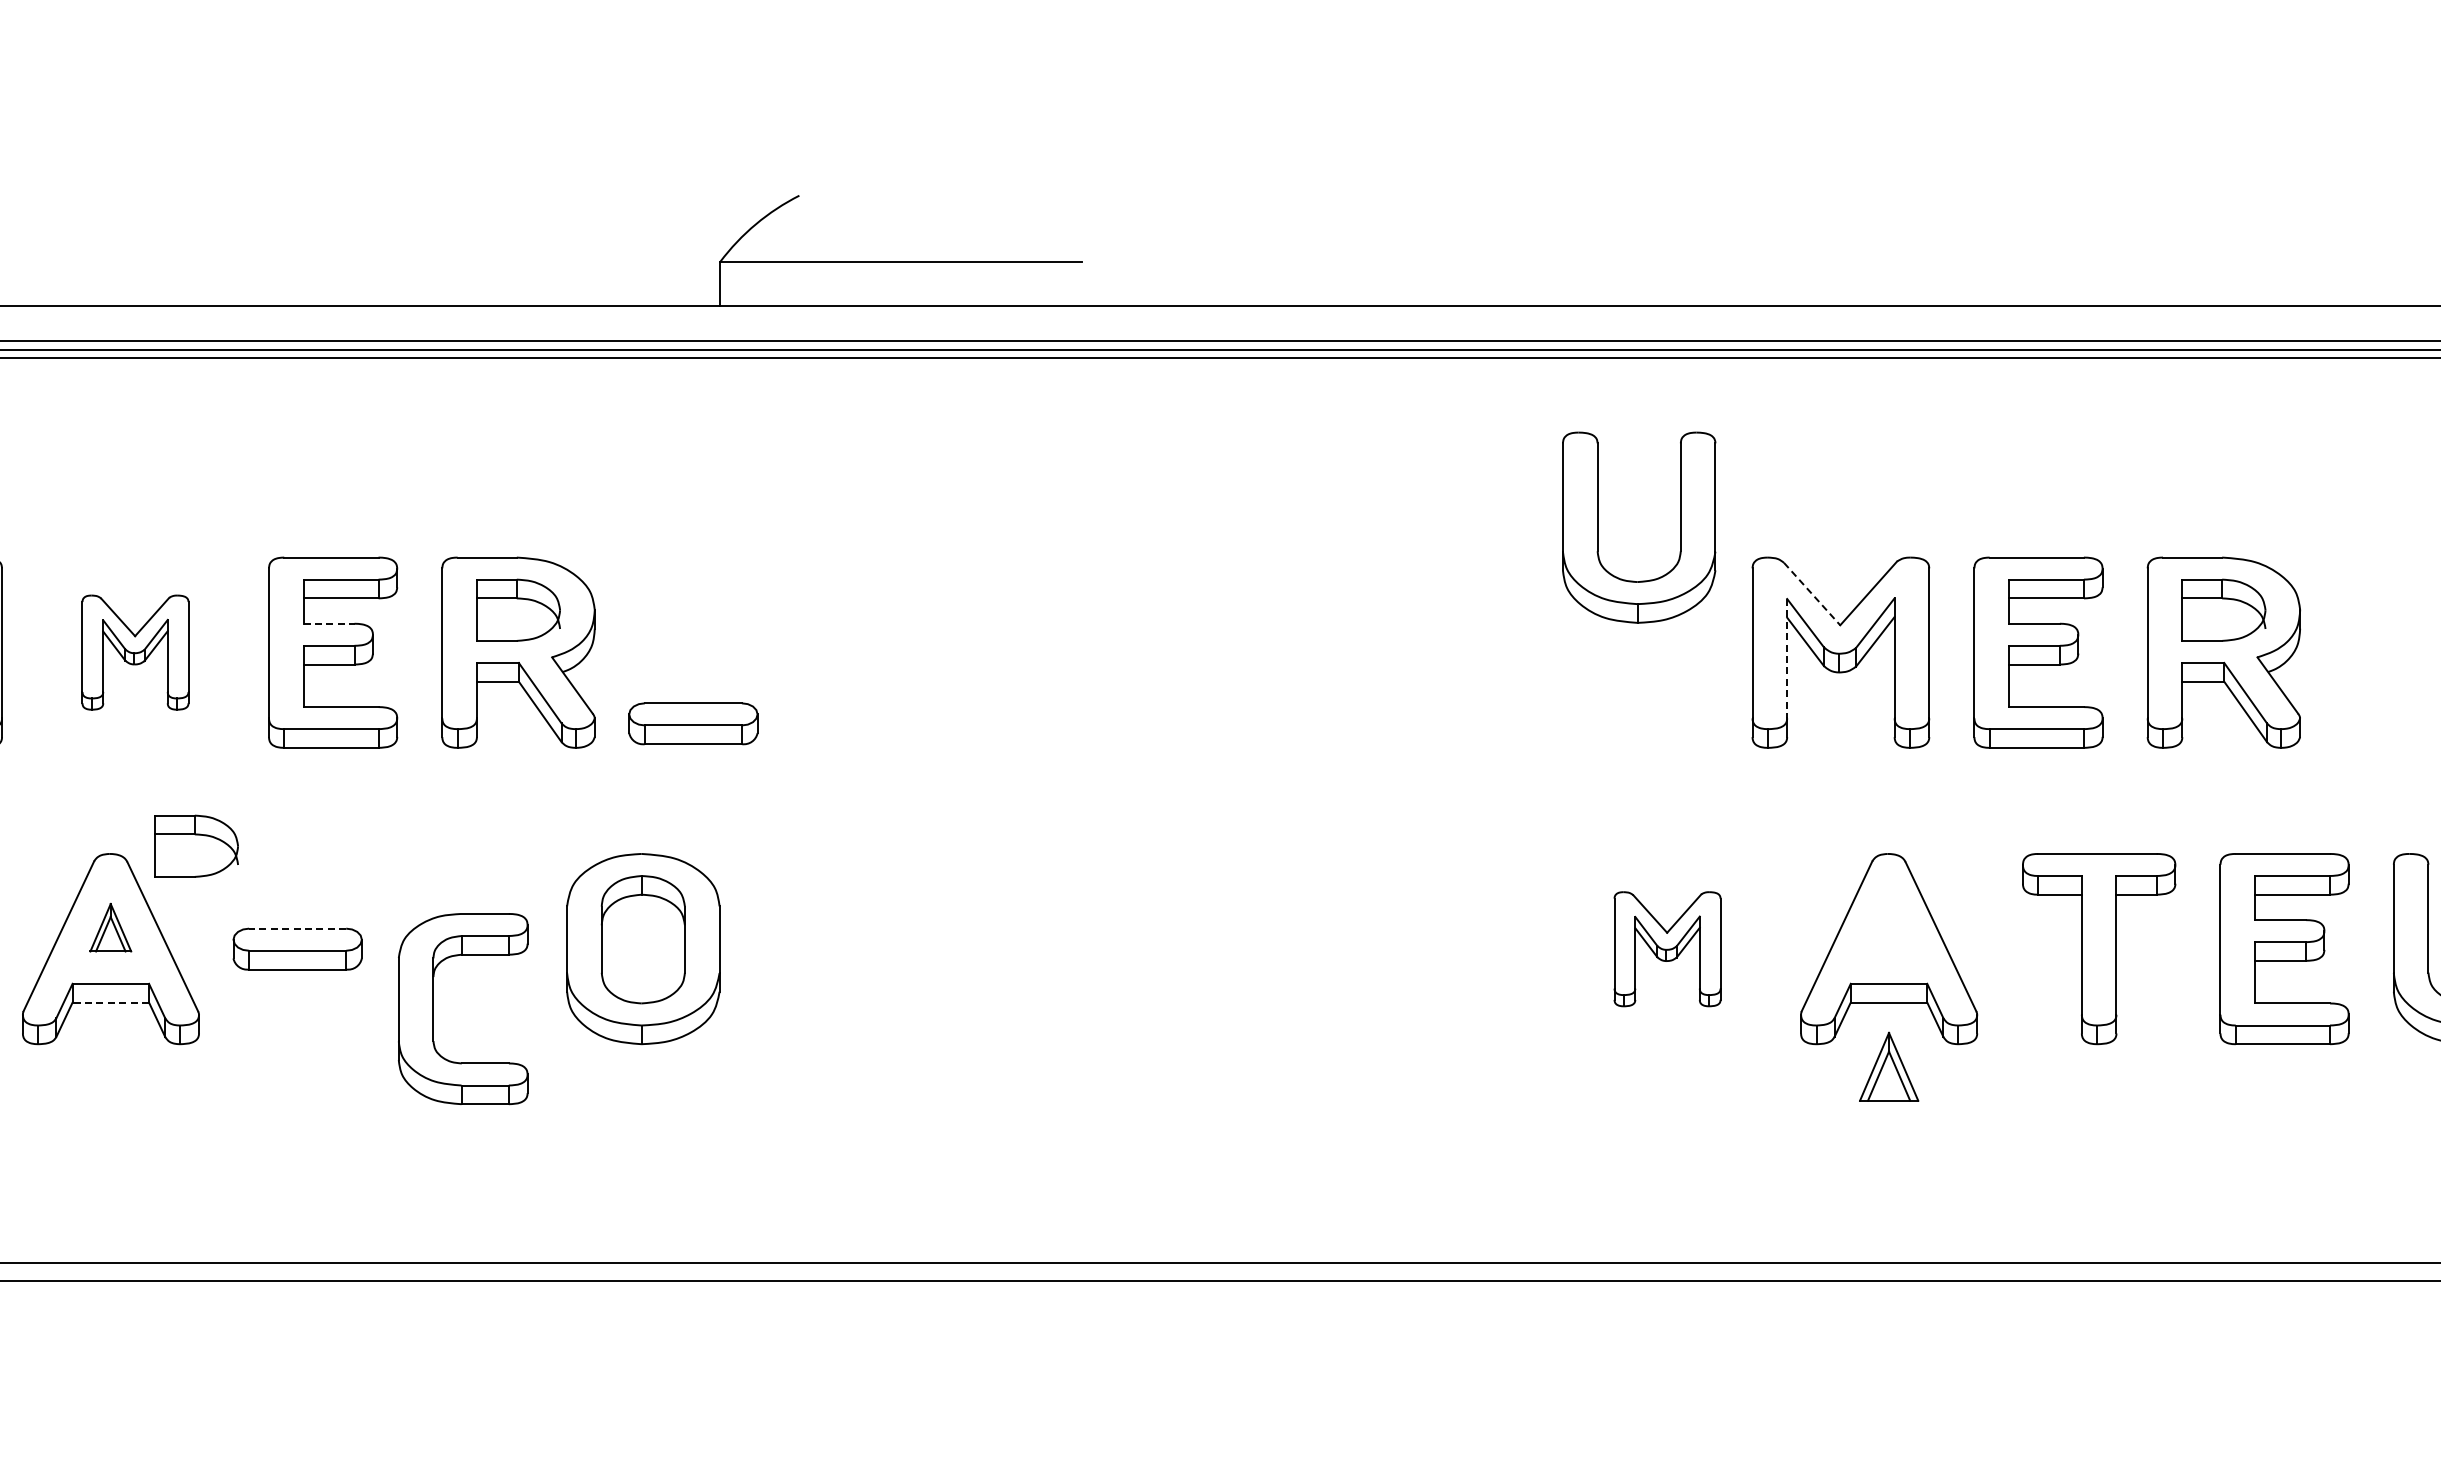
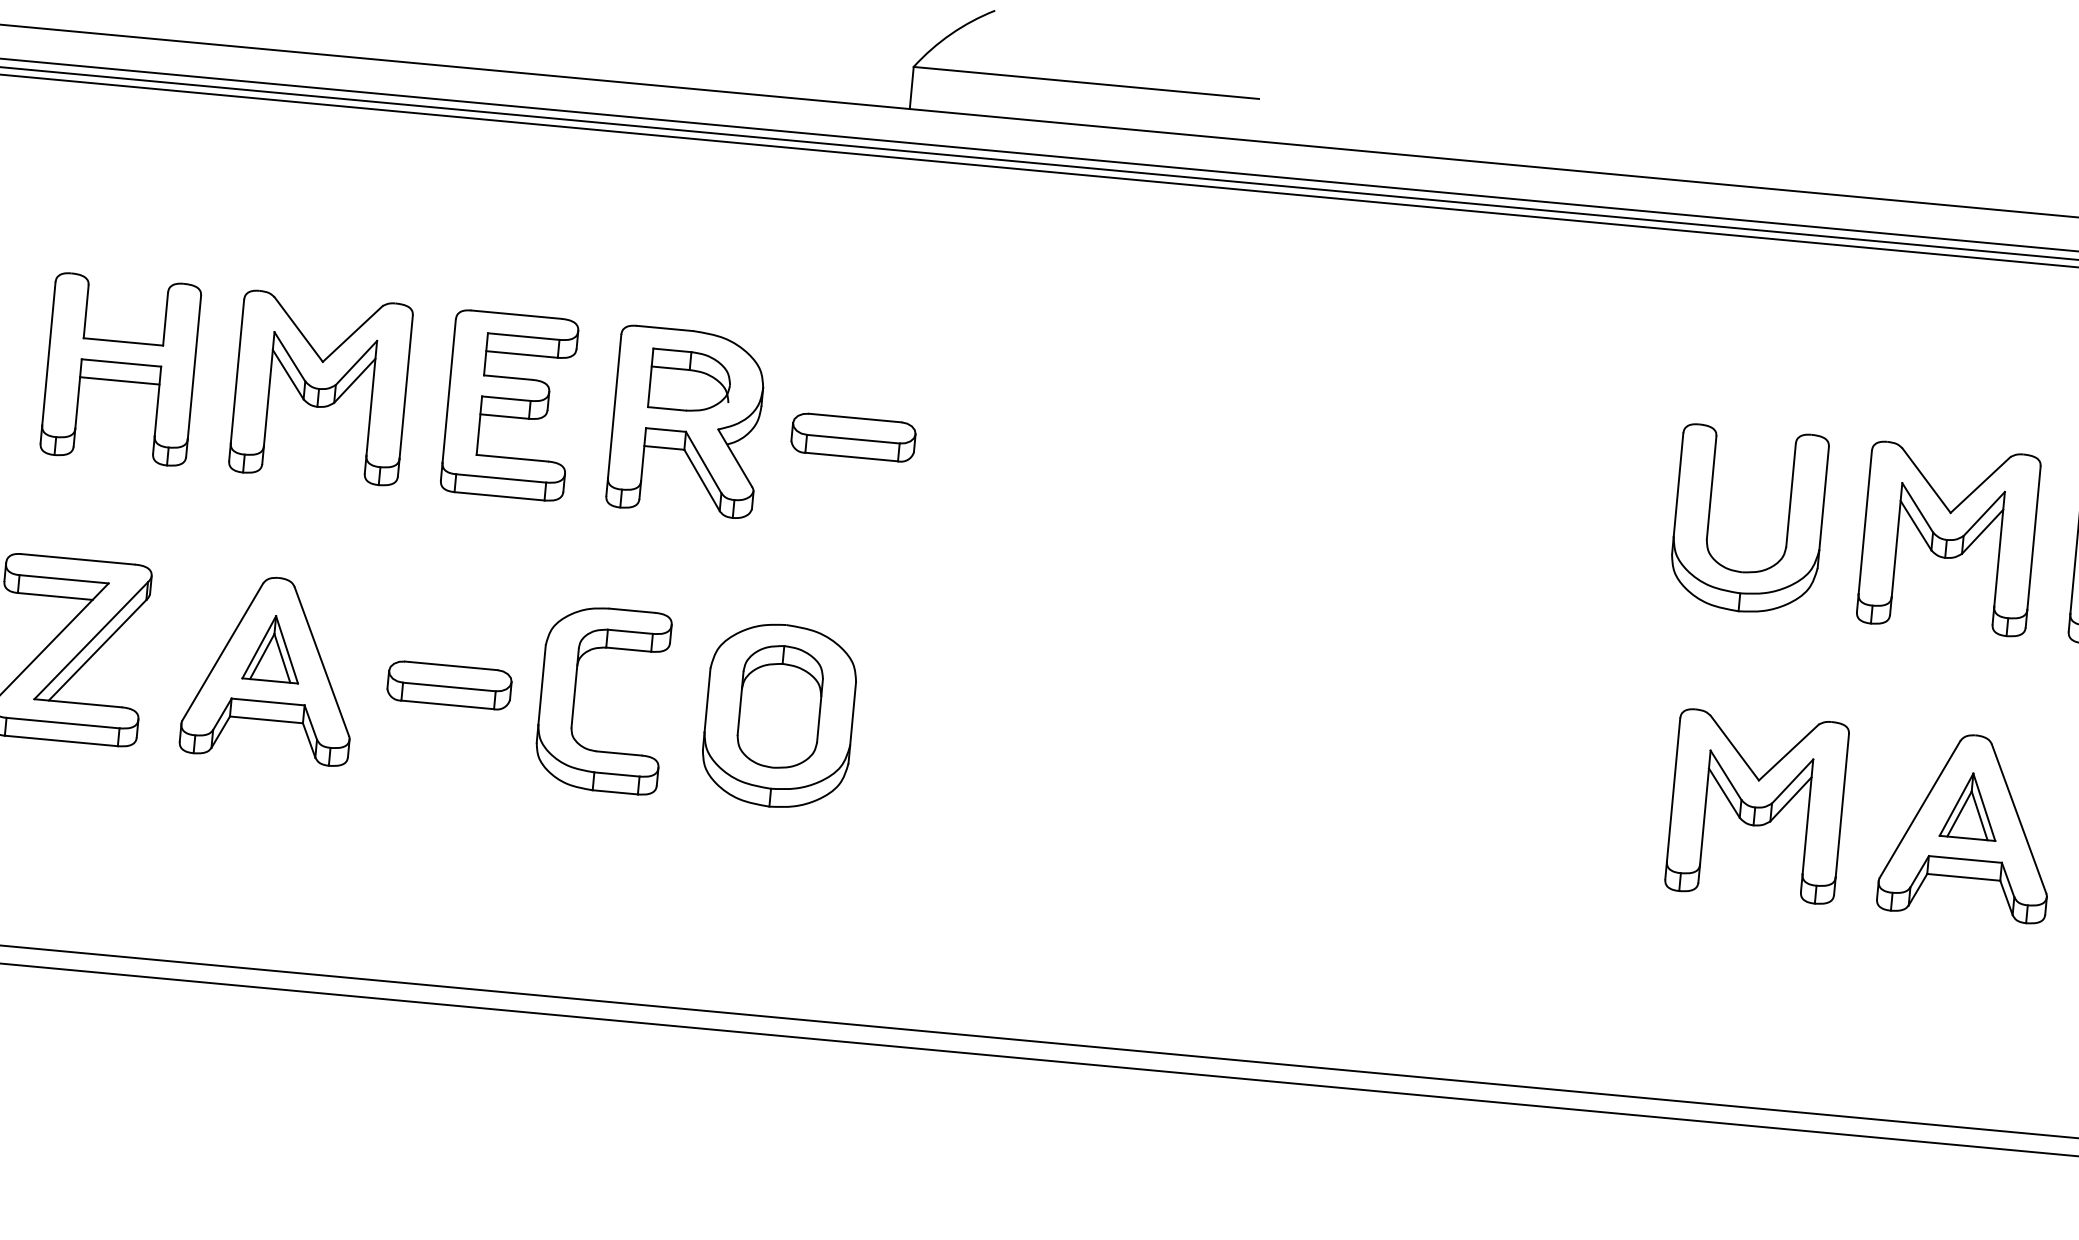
part: (1598, 527) -> (1709, 516), moved
line: (1812, 594) -> (1926, 481), dashed -> solid
line: (329, 623) -> (508, 377), dashed -> solid
part: (135, 652) -> (321, 387), size x1.67
line: (1787, 658) -> (1897, 539), dashed -> solid
part: (693, 723) -> (853, 437), moved
part: (196, 845) -> (362, 577), removed
part: (110, 927) -> (272, 648), size x1.43
line: (297, 928) -> (451, 665), dashed -> solid
part: (1667, 949) -> (1757, 807), size x1.67
line: (110, 1002) -> (266, 719), dashed -> solid
part: (433, 1009) -> (574, 697), moved
part: (1889, 1066) -> (1970, 805), moved

